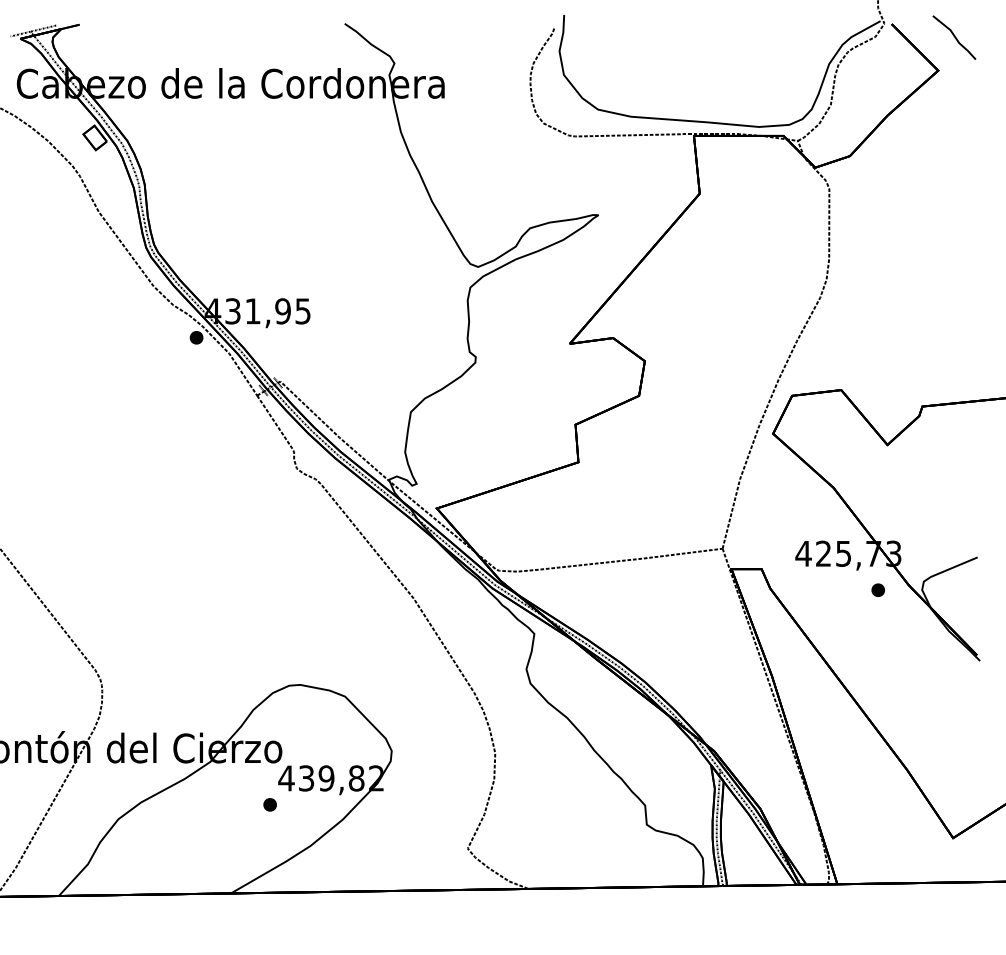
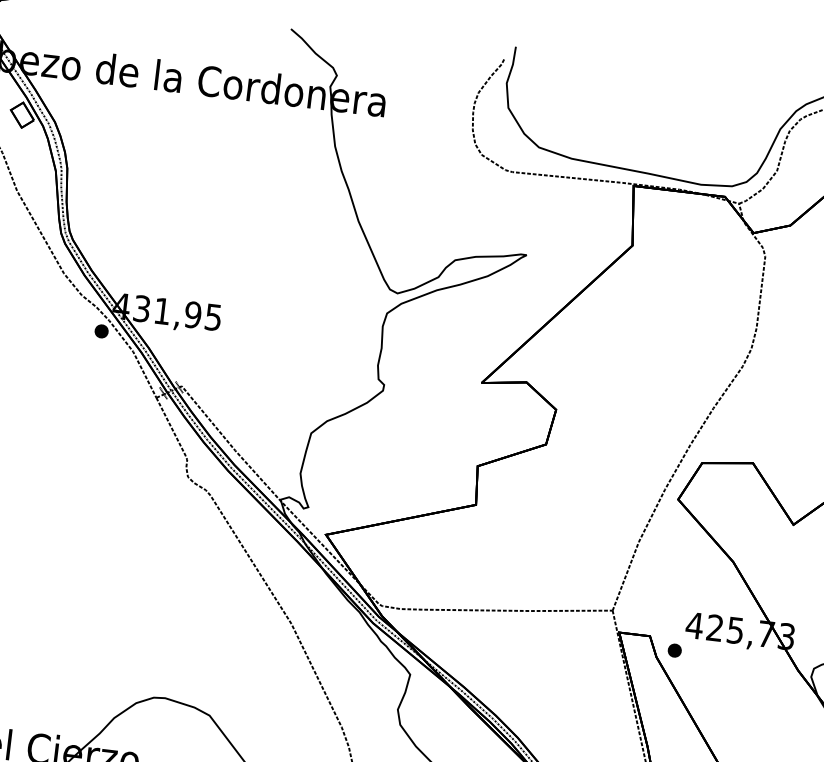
part: (877, 589) -> (674, 649), moved

